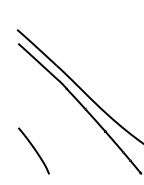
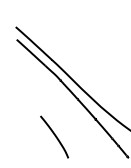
curve: (33, 149) -> (54, 135), moved

